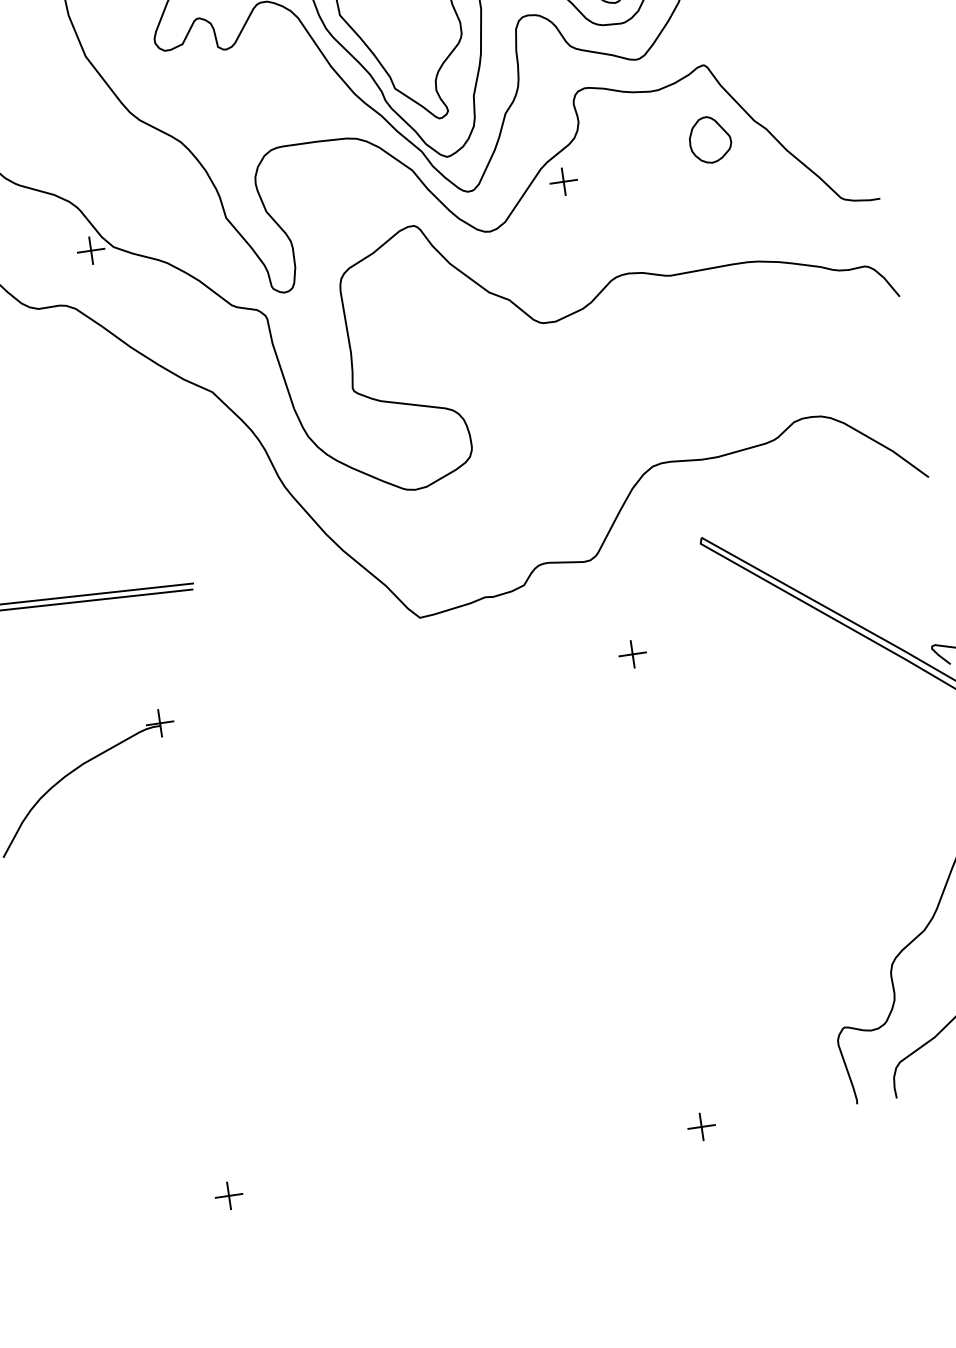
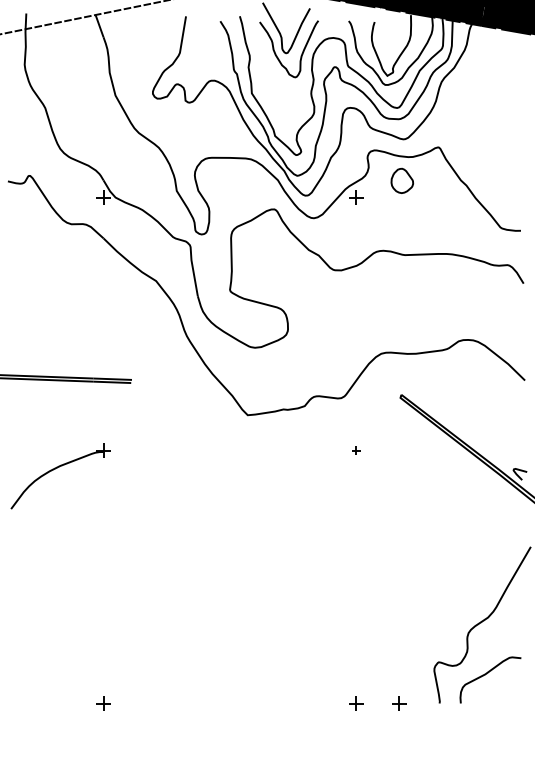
part: (710, 138) -> (402, 180), moved
part: (632, 654) -> (356, 450), size x0.6
part: (782, 1115) -> (399, 703), added

